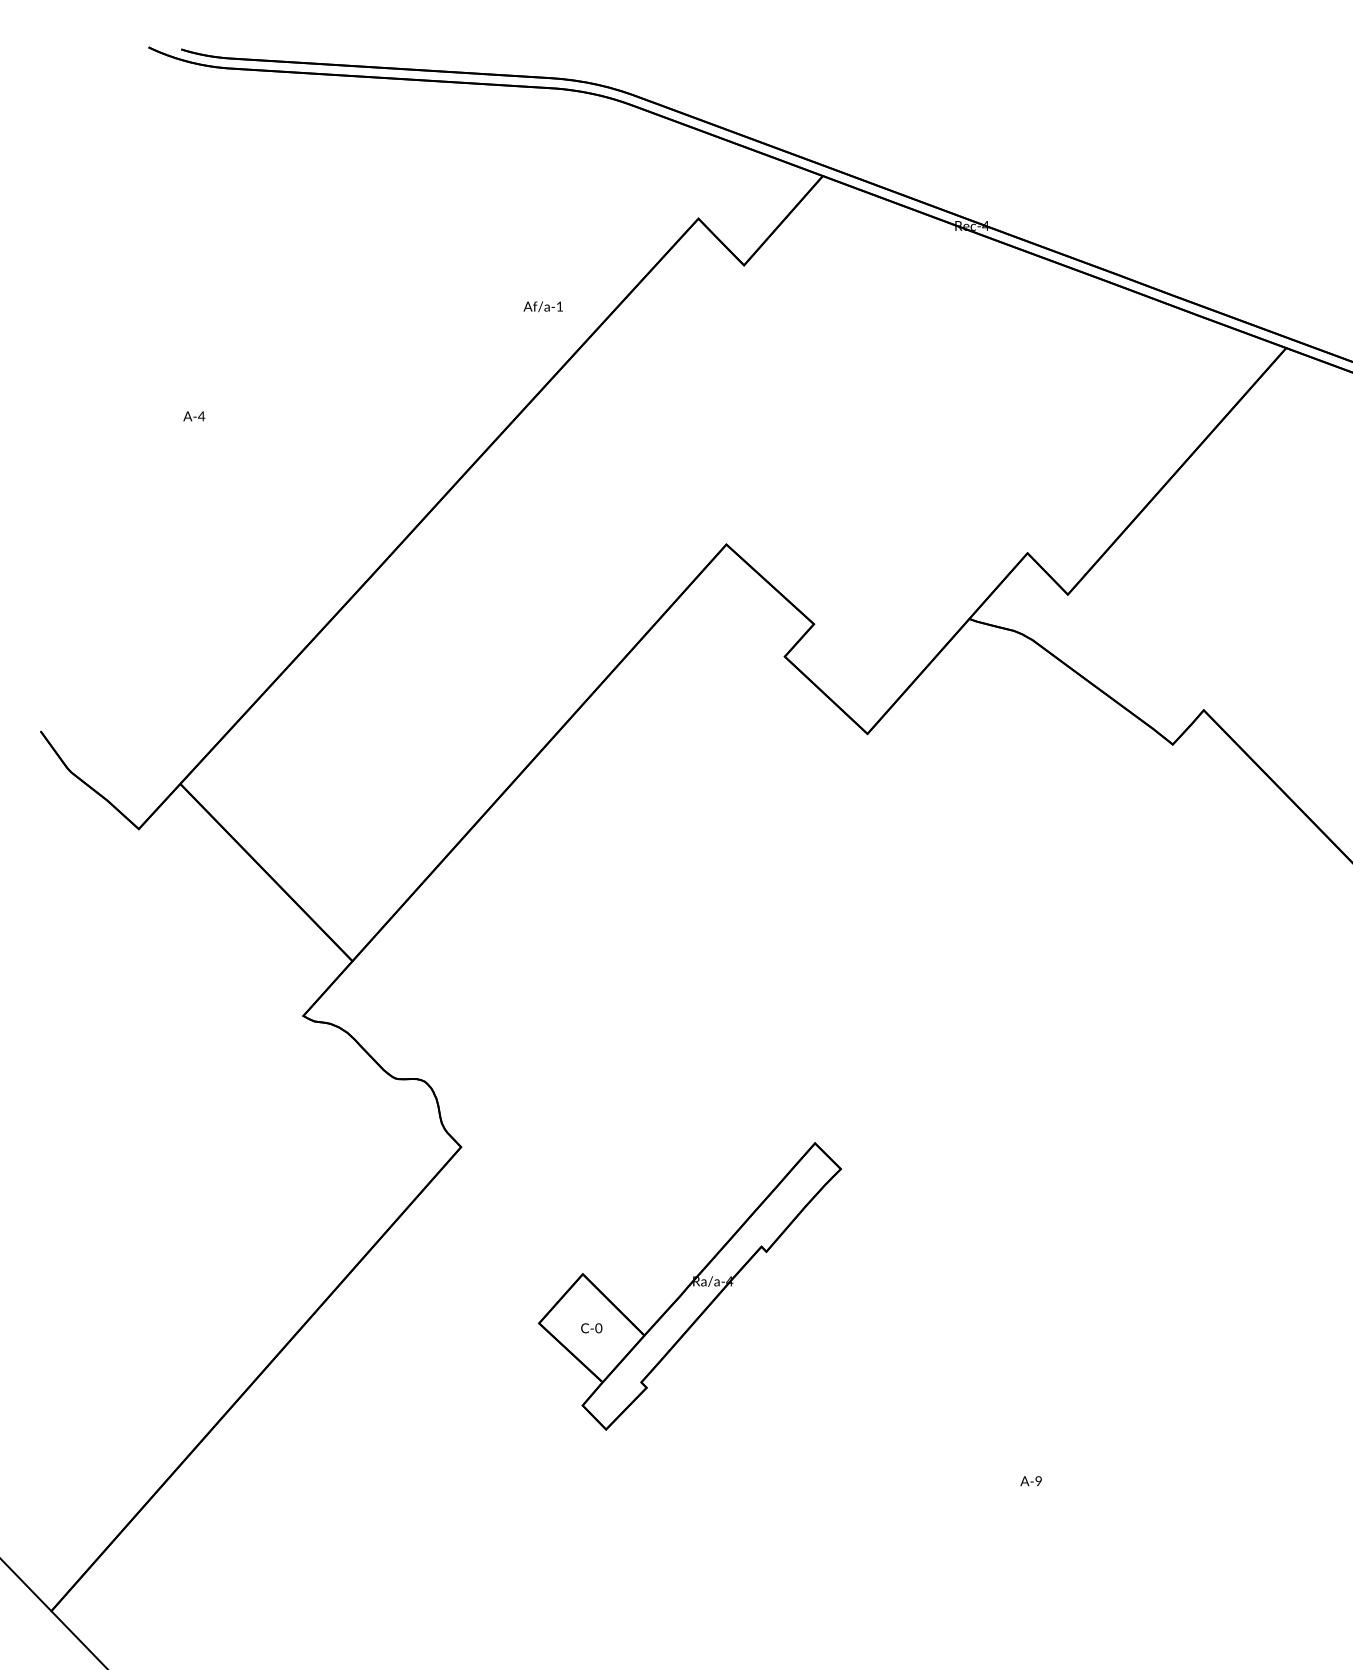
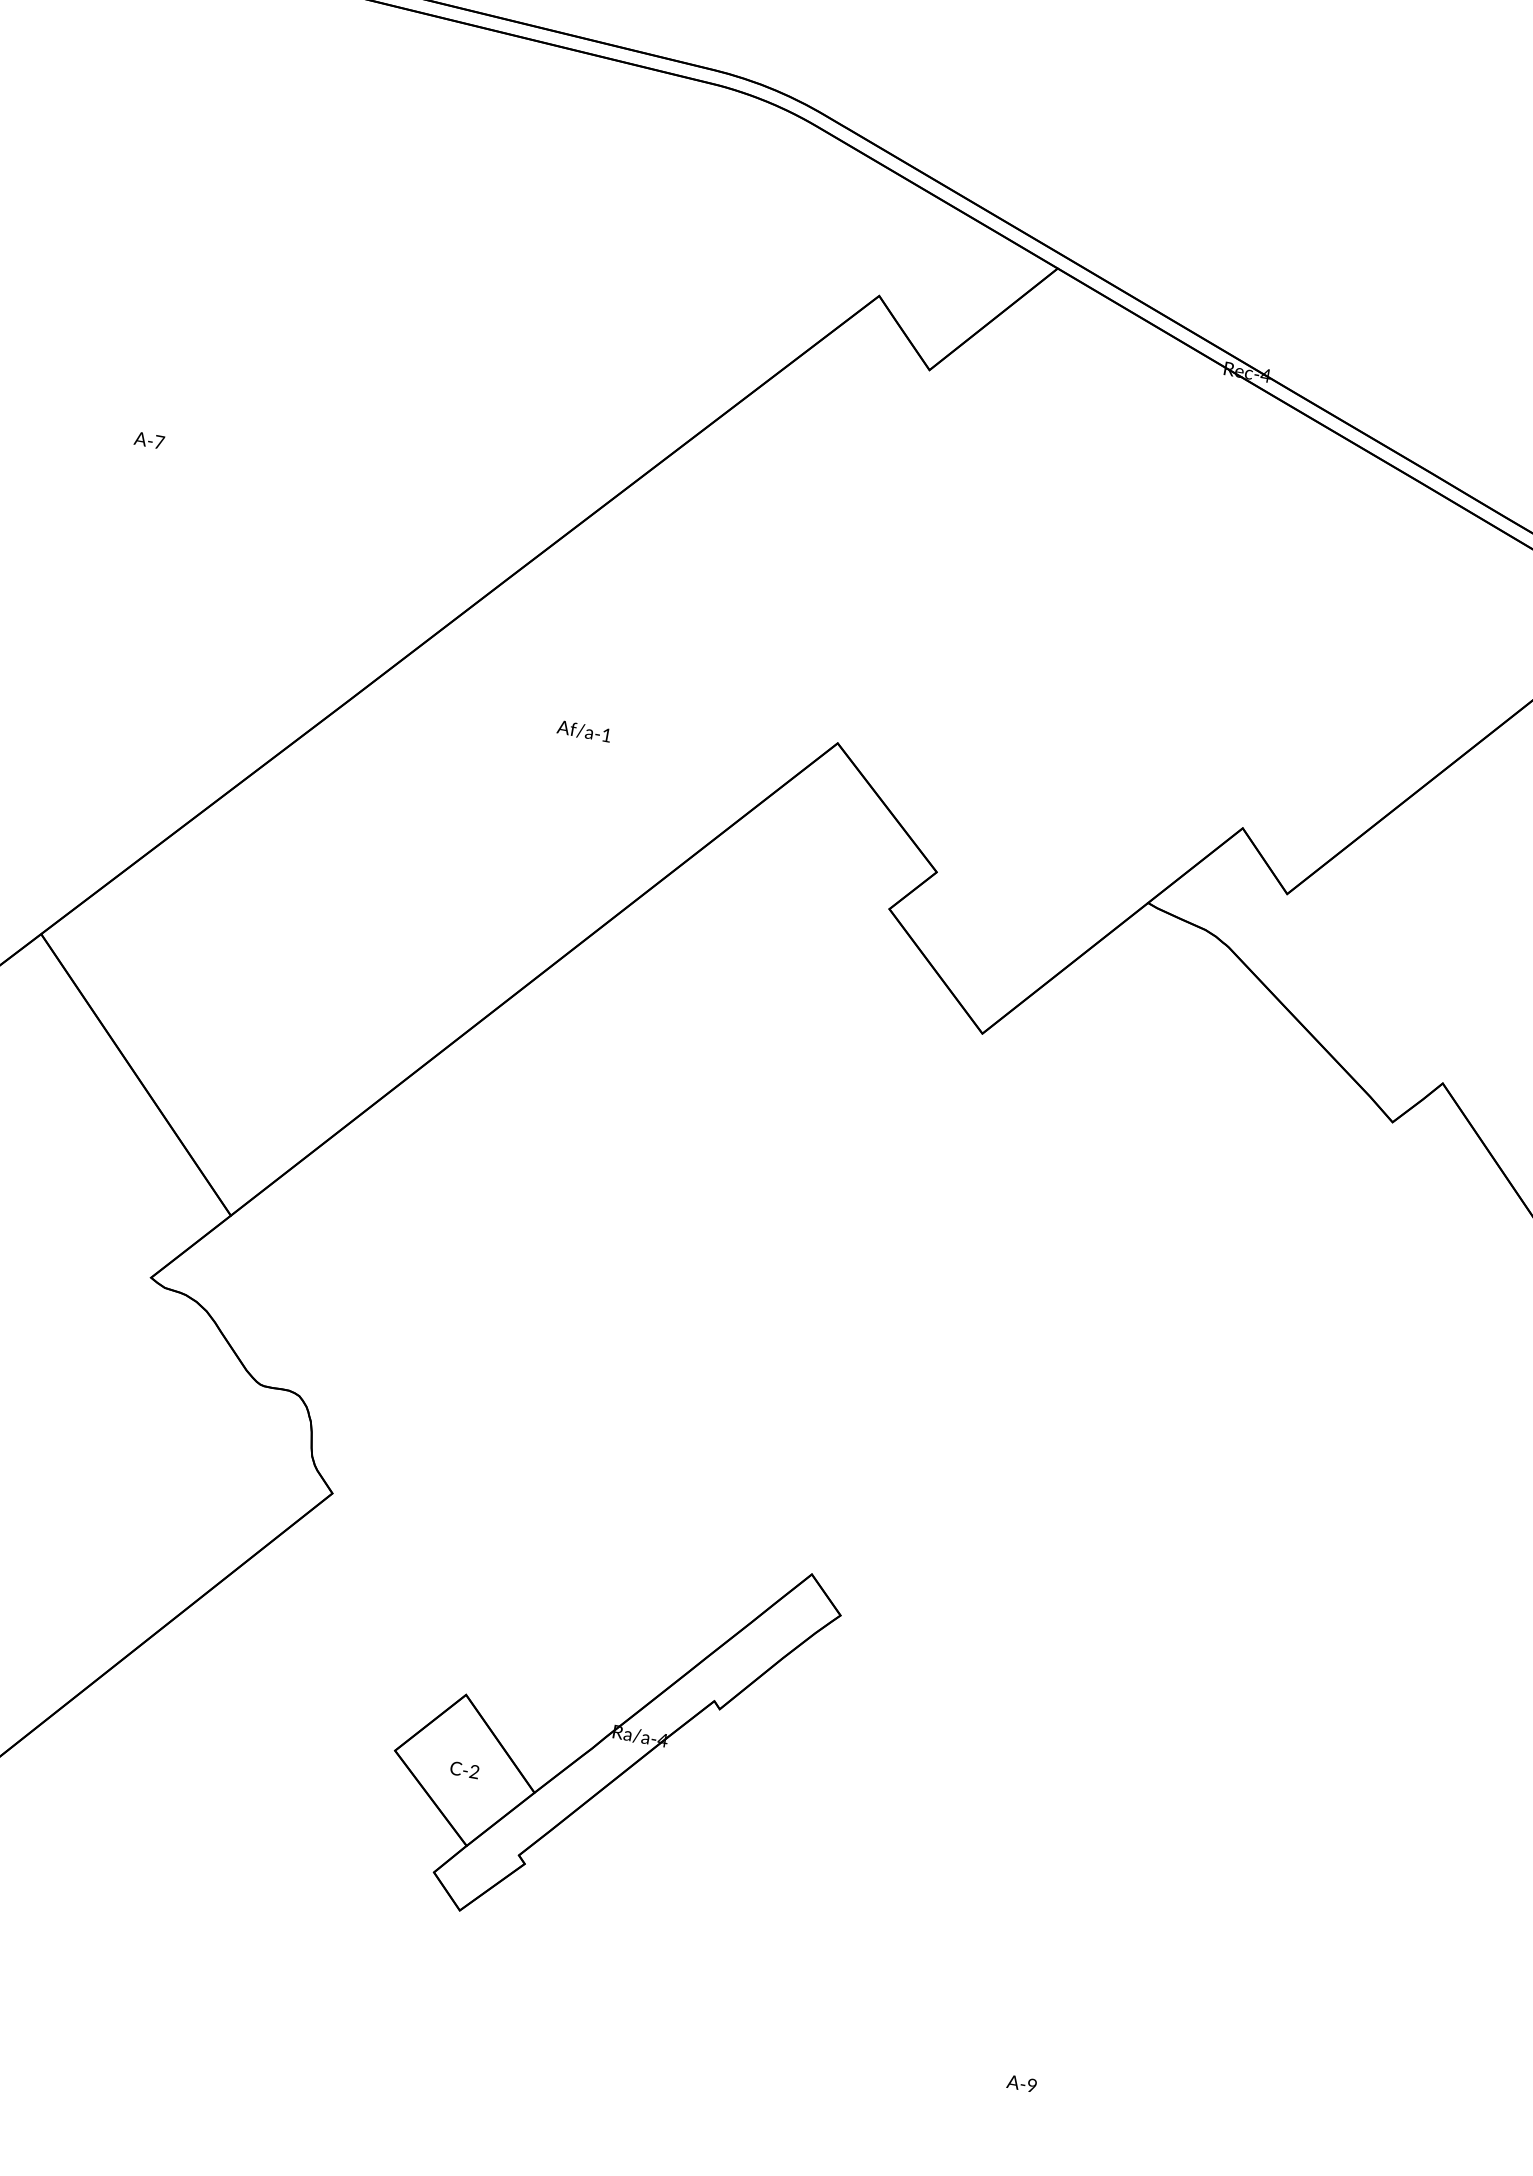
text: (542, 306) -> (583, 730), moved
text: (201, 416) -> (159, 442), A-4 -> A-7
text: (598, 1329) -> (473, 1773), C-0 -> C-2

